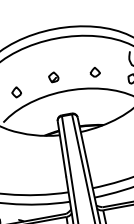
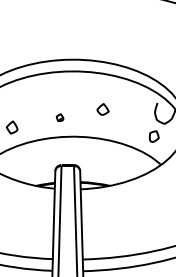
part: (94, 72) -> (102, 109), moved
part: (53, 77) -> (59, 117), size x0.6

